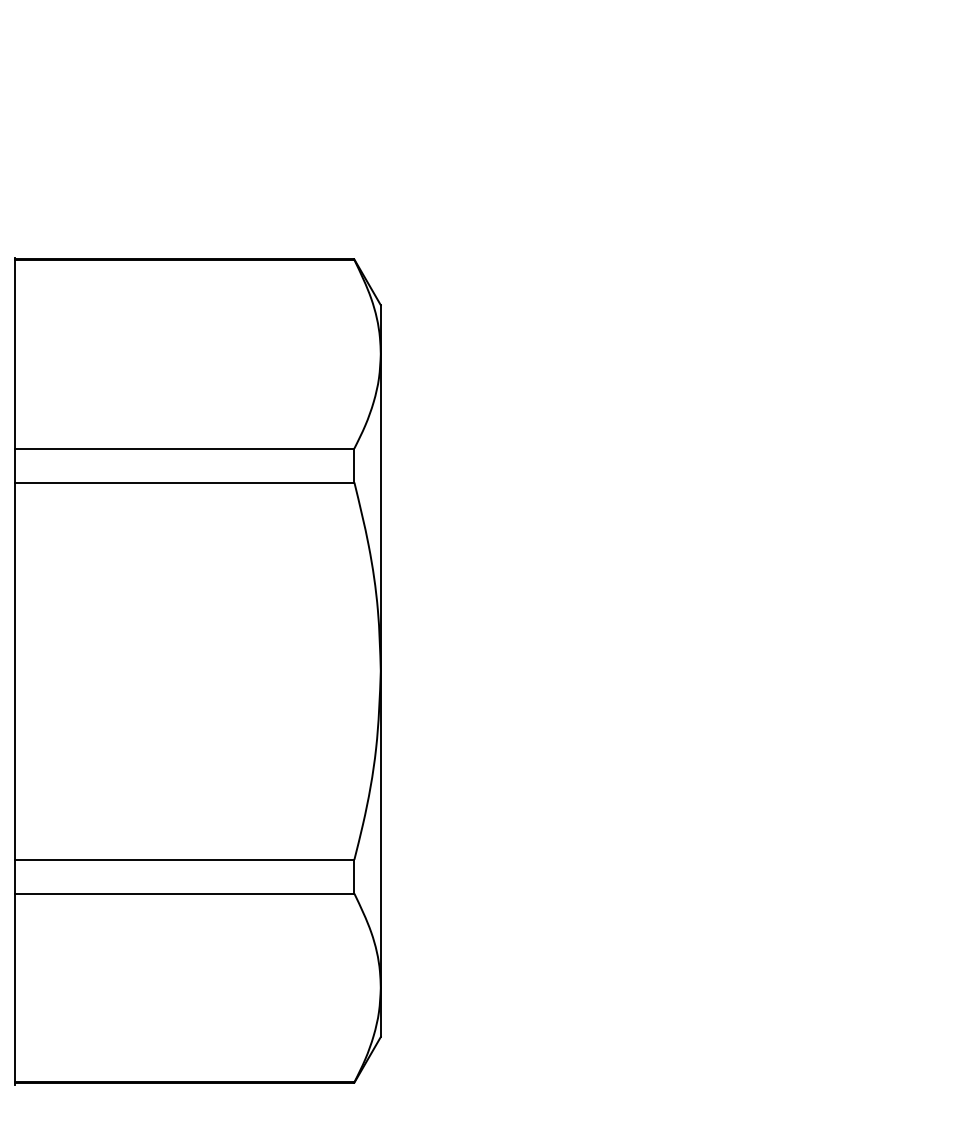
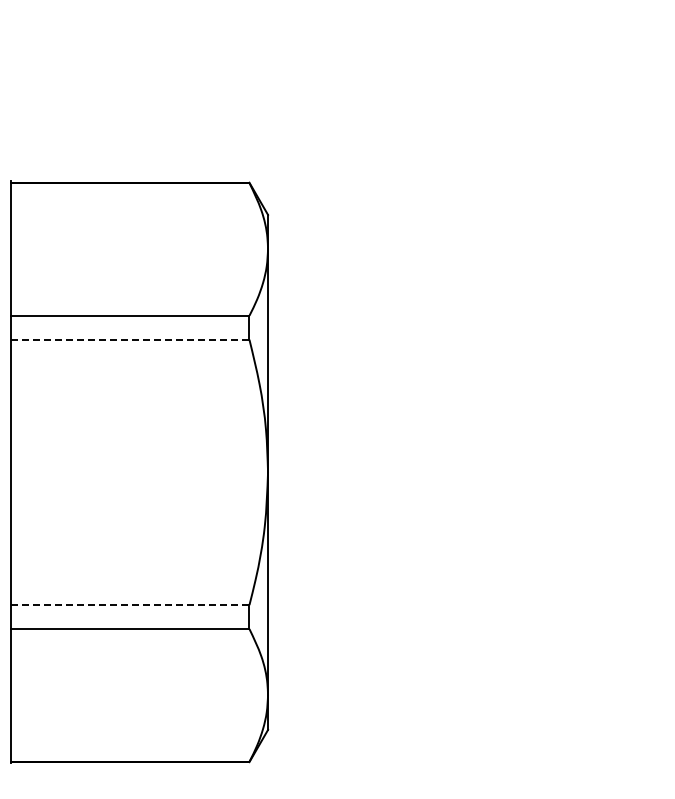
line: (185, 482) -> (130, 339), solid -> dashed
line: (183, 860) -> (129, 605), solid -> dashed

